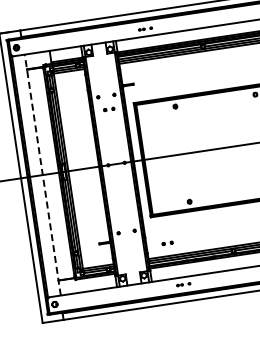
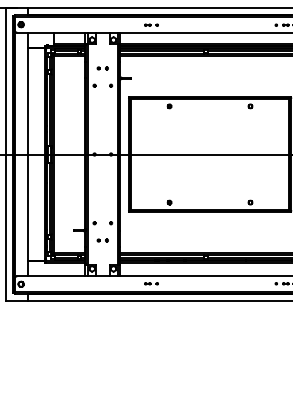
part: (108, 109) -> (102, 68), moved
line: (42, 175) -> (28, 154), dashed -> solid
part: (167, 243) -> (102, 240), moved

